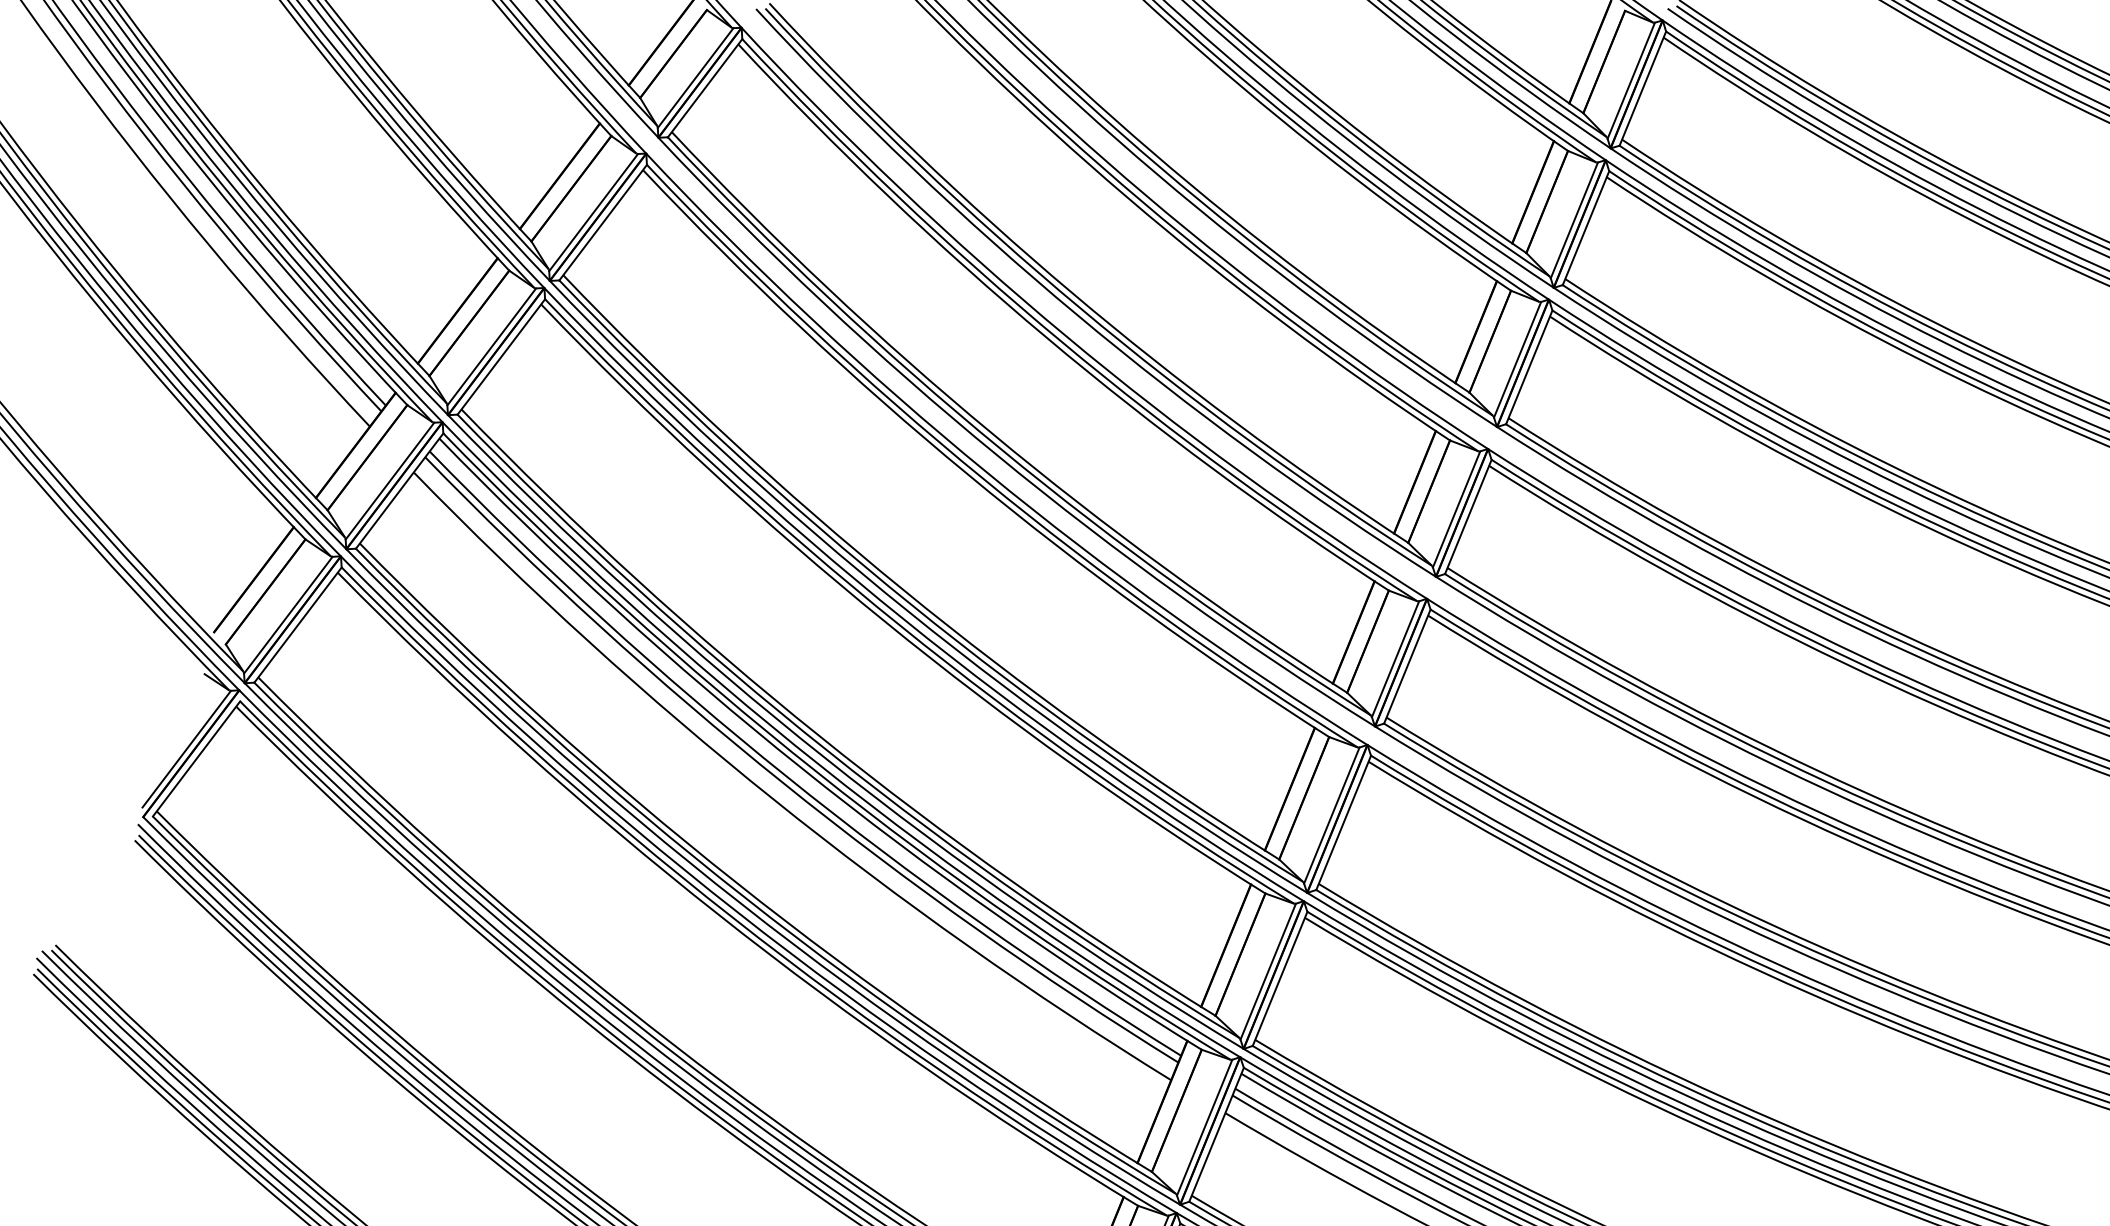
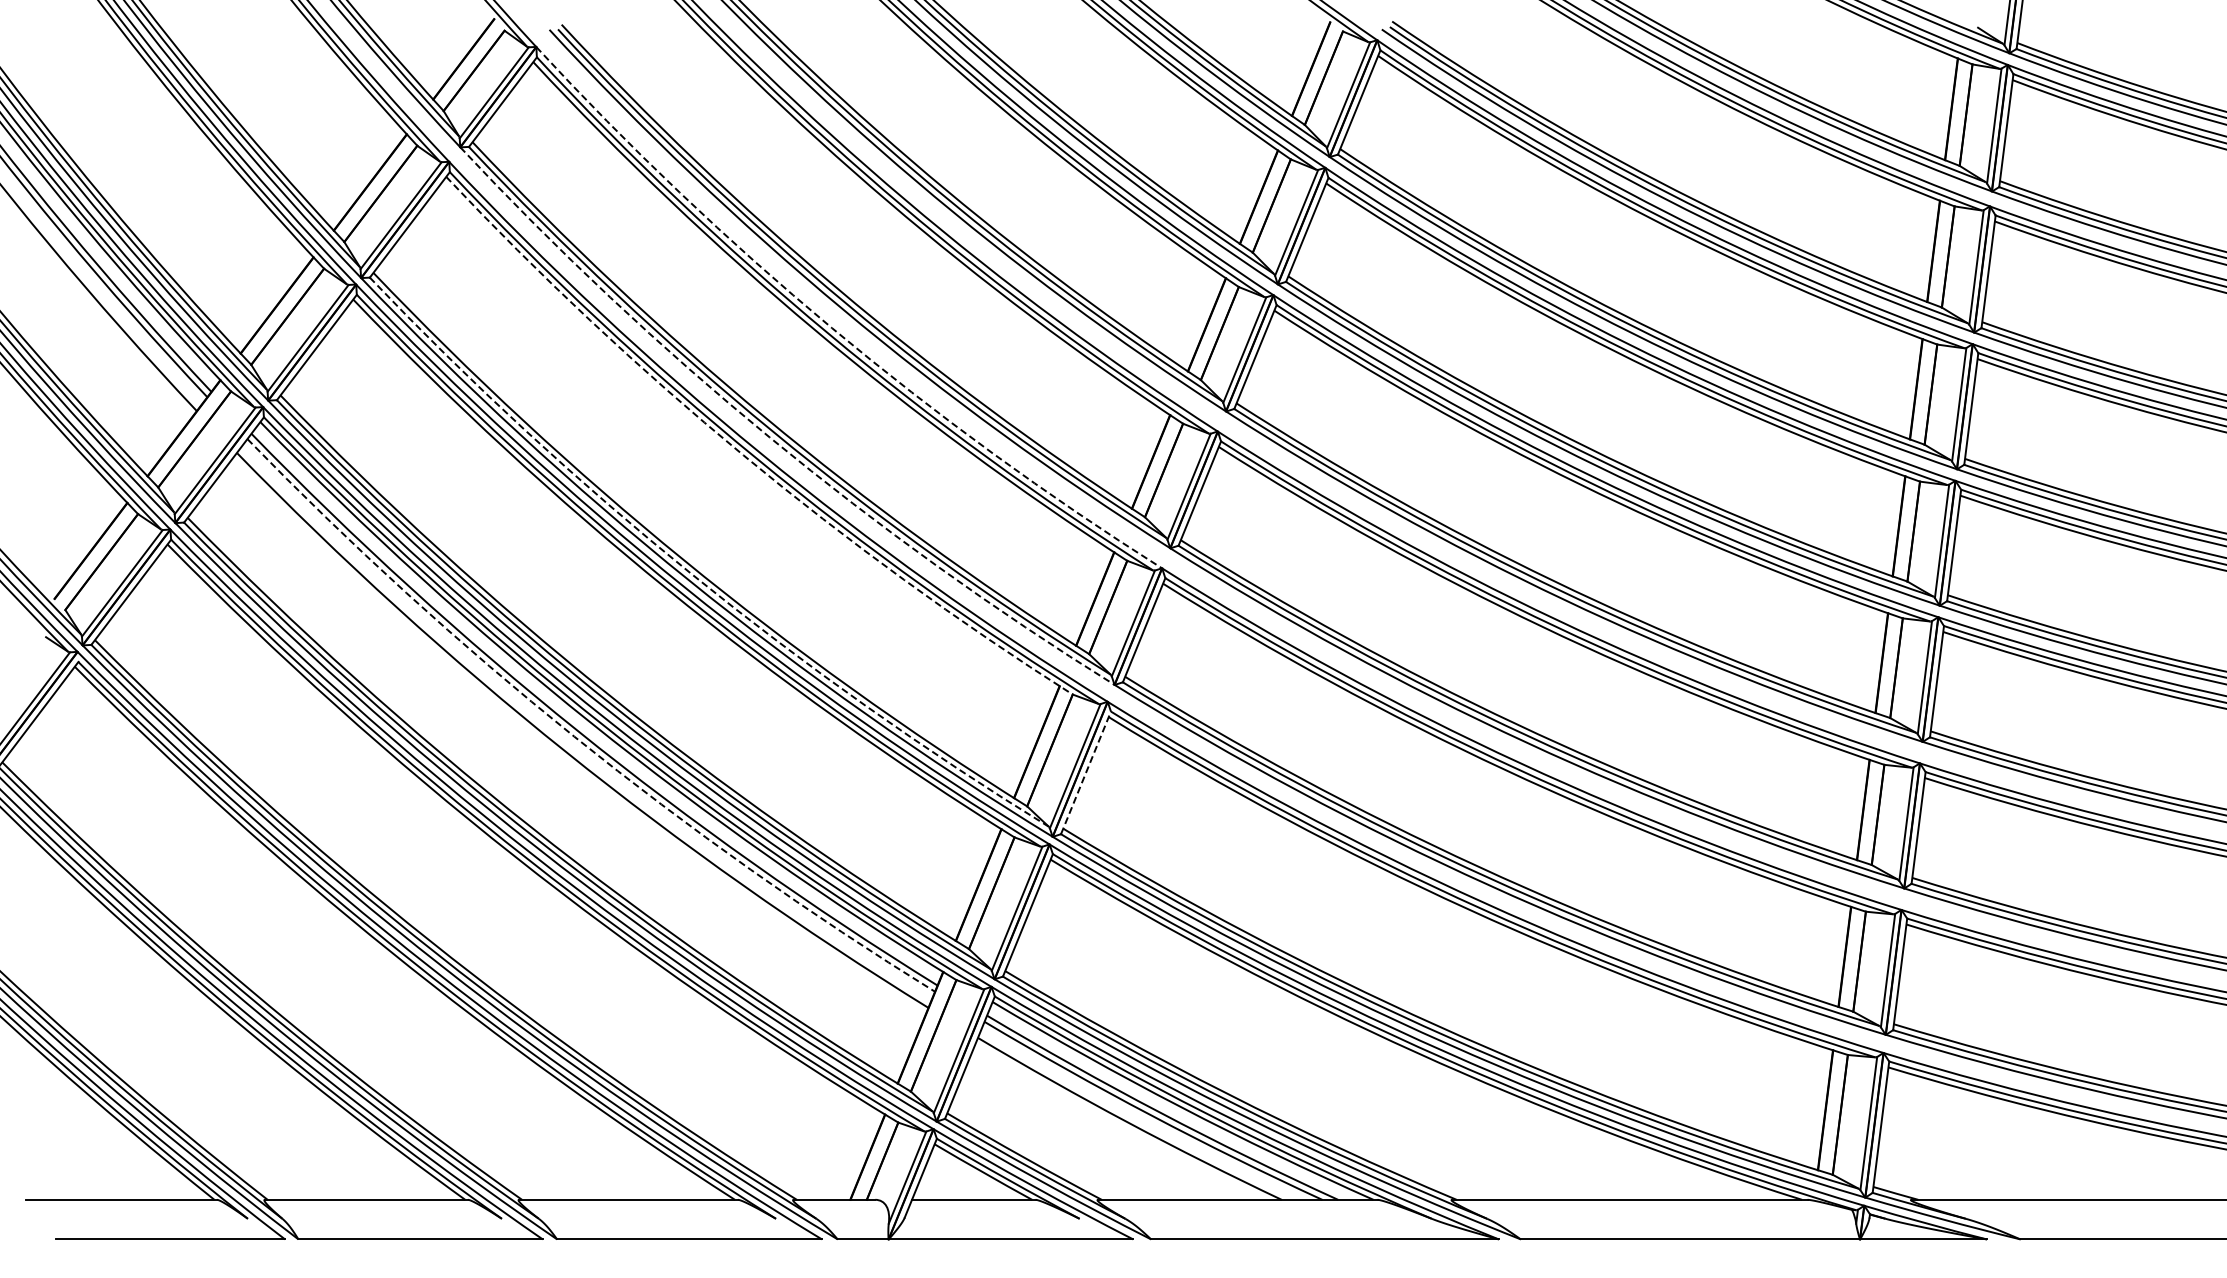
arc: (1066, 336) -> (832, 328), solid -> dashed
arc: (997, 455) -> (769, 437), solid -> dashed
arc: (968, 475) -> (743, 455), solid -> dashed
arc: (911, 605) -> (691, 574), solid -> dashed
arc: (783, 782) -> (574, 736), solid -> dashed
line: (1344, 822) -> (1086, 772), solid -> dashed

